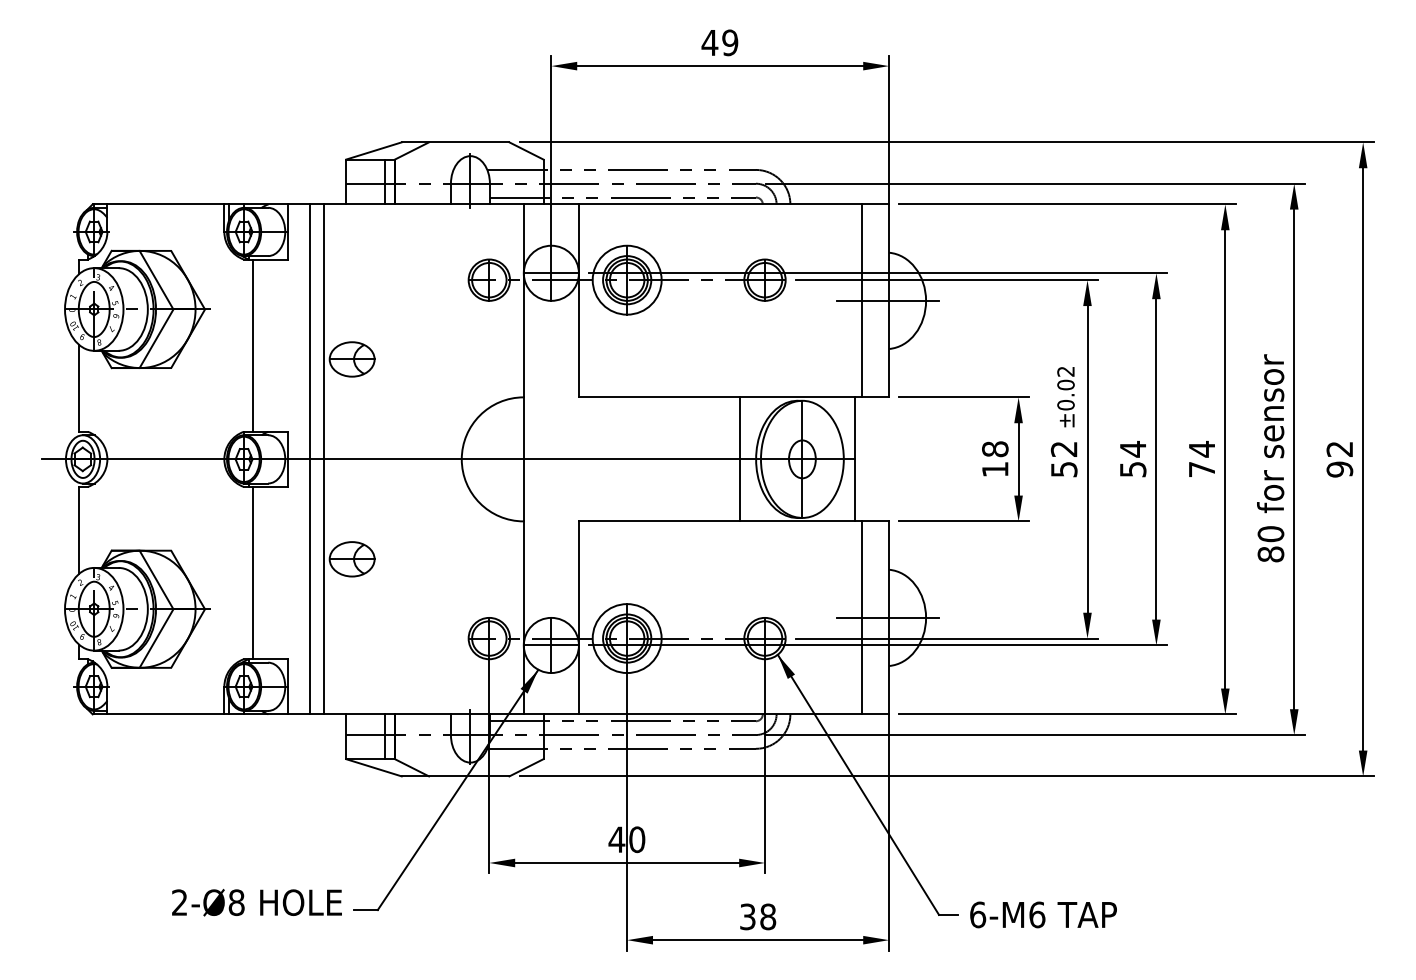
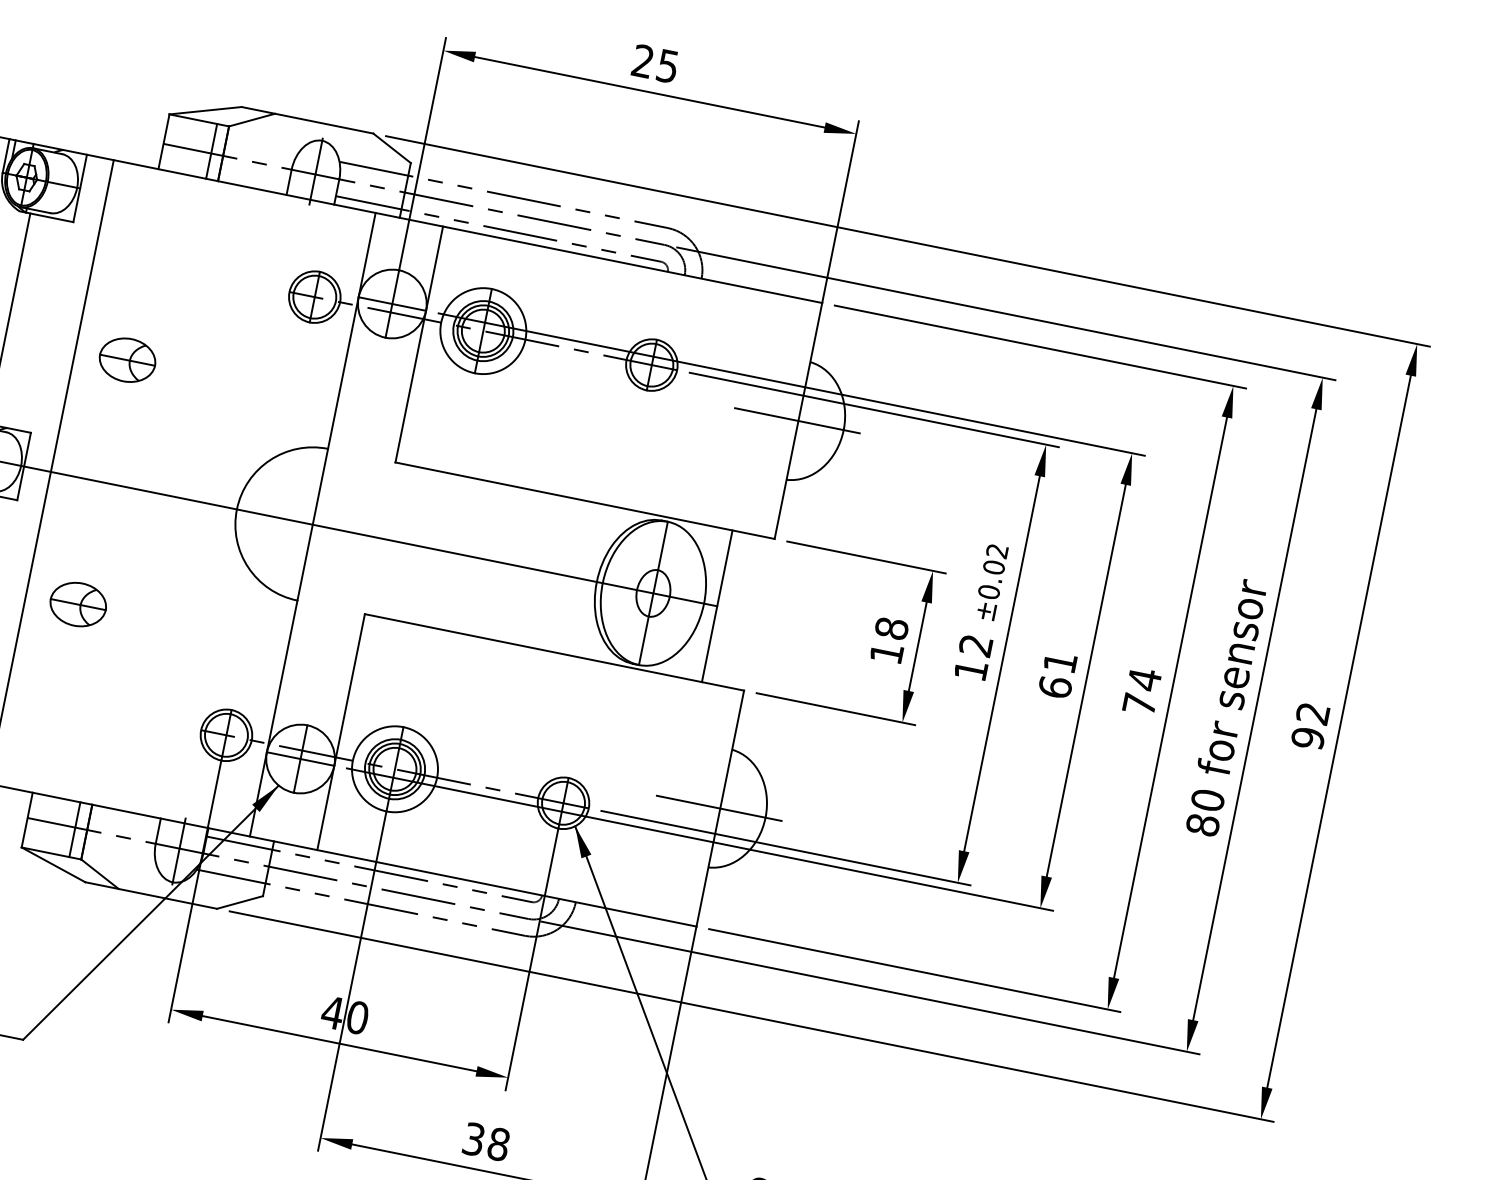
text: (719, 42) -> (654, 63), 49 -> 25
line: (861, 300) -> (764, 413), removed
text: (1132, 458) -> (1057, 673), 54 -> 61
line: (323, 459) -> (67, 475), removed
line: (740, 459) -> (577, 578), removed
text: (1064, 469) -> (971, 670), 52 -> 12
line: (861, 617) -> (686, 801), removed

